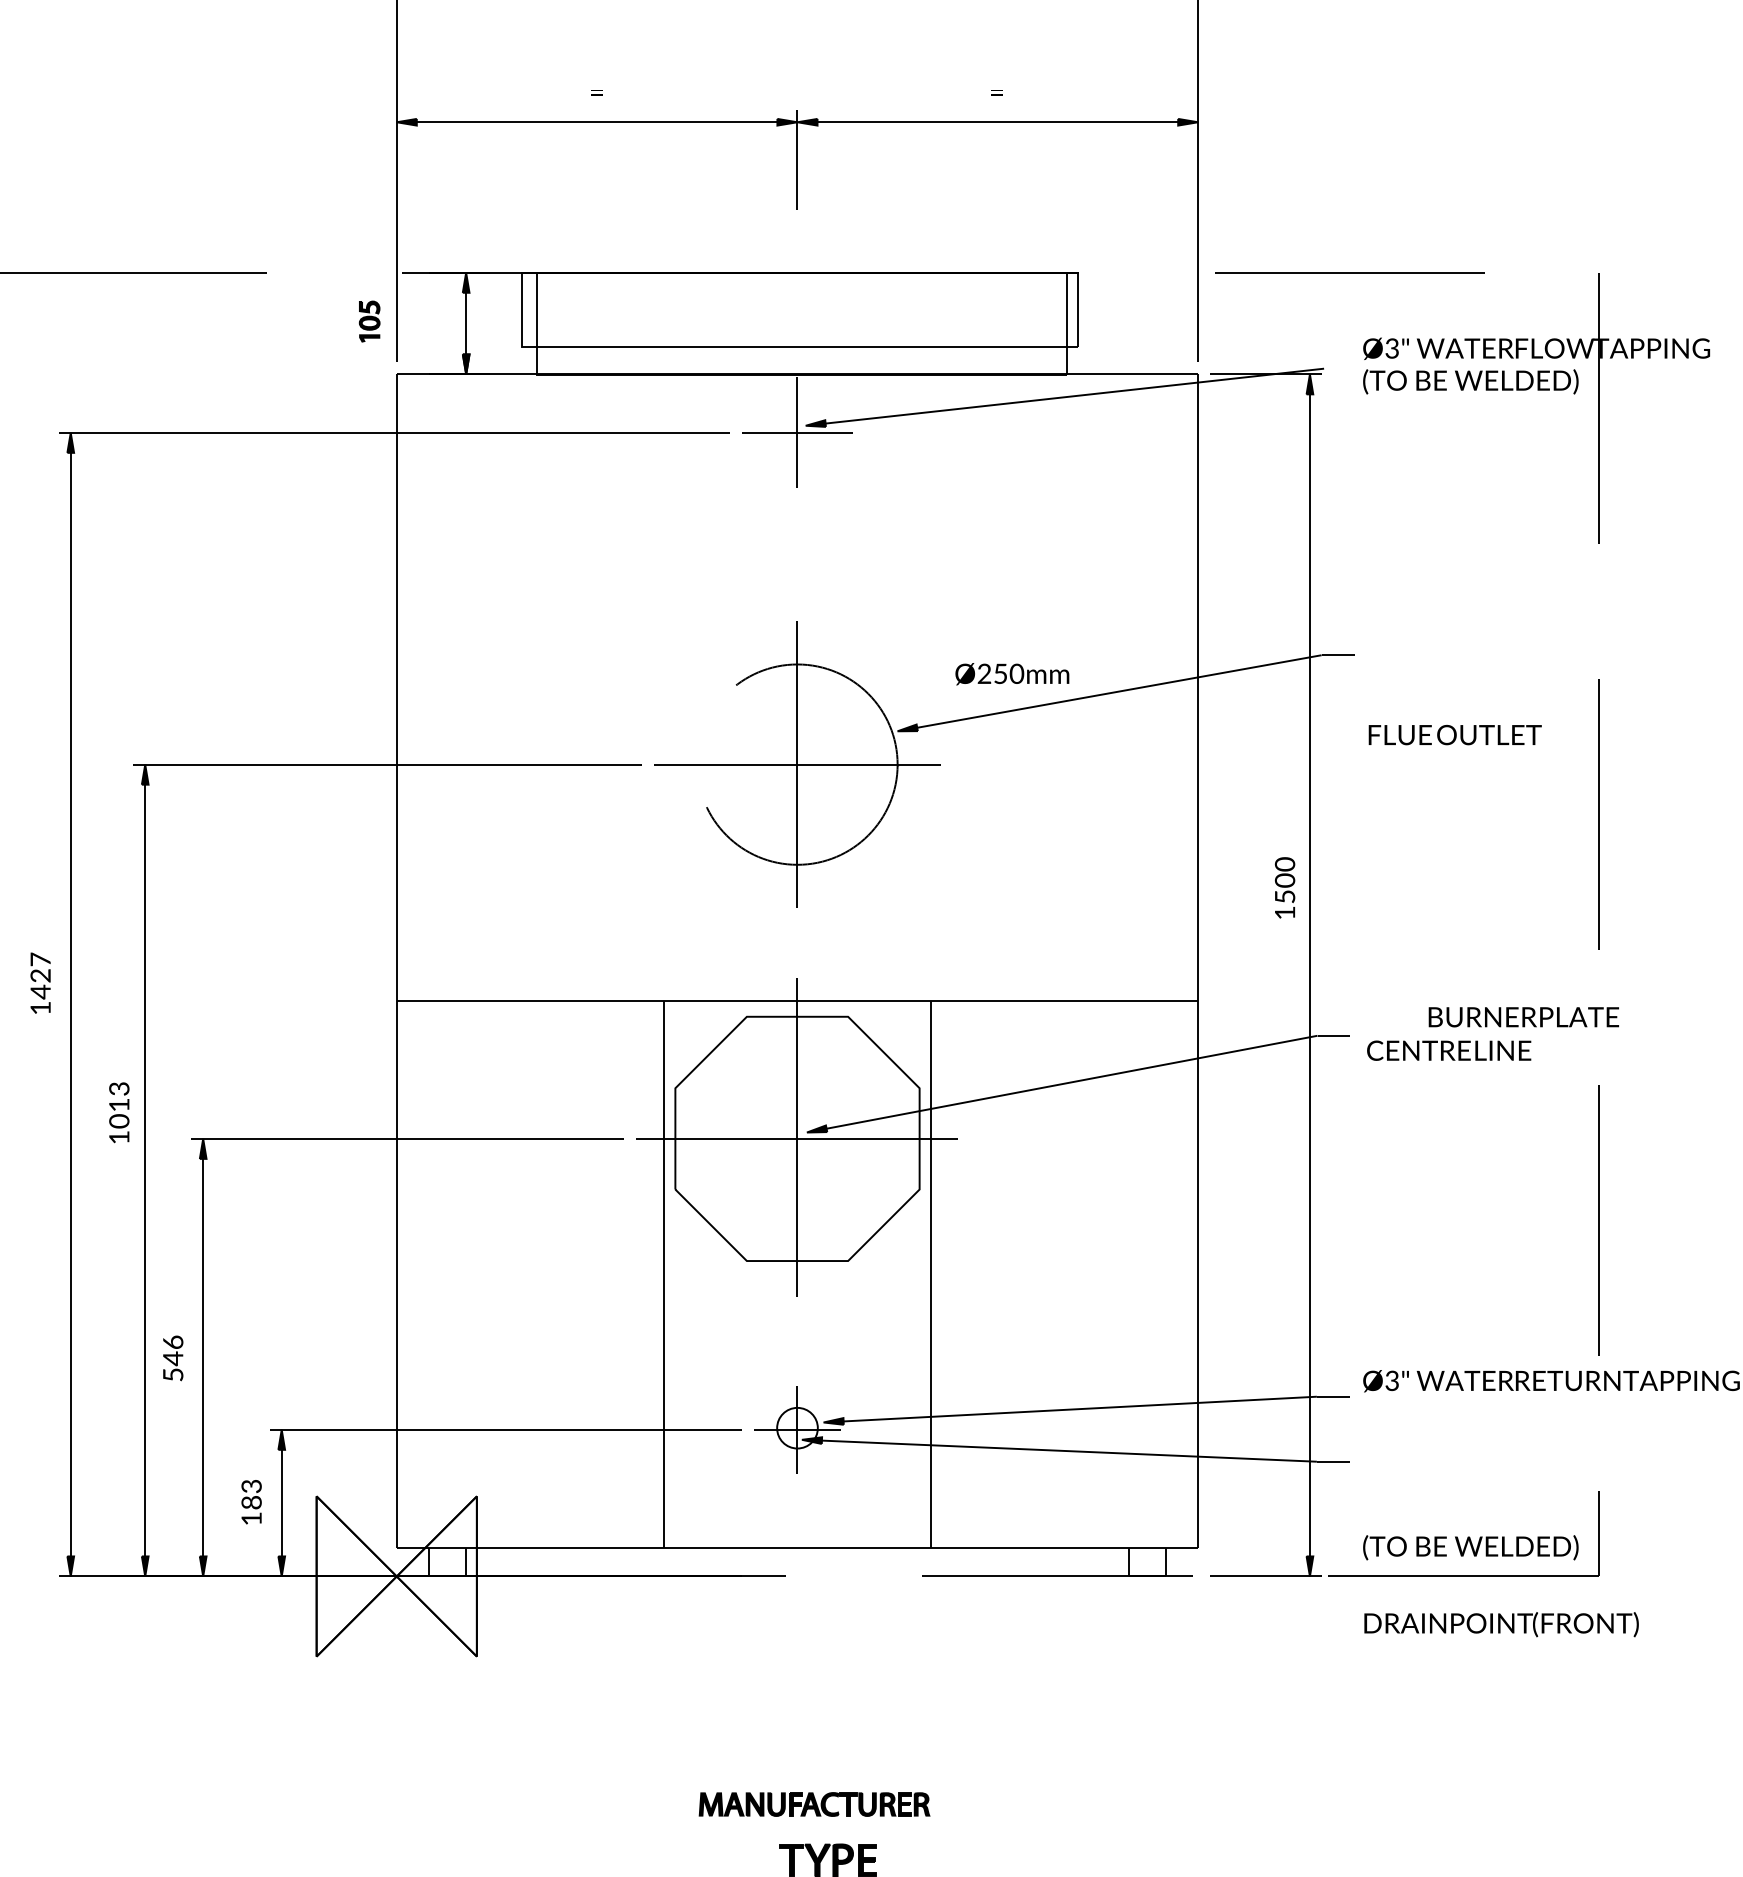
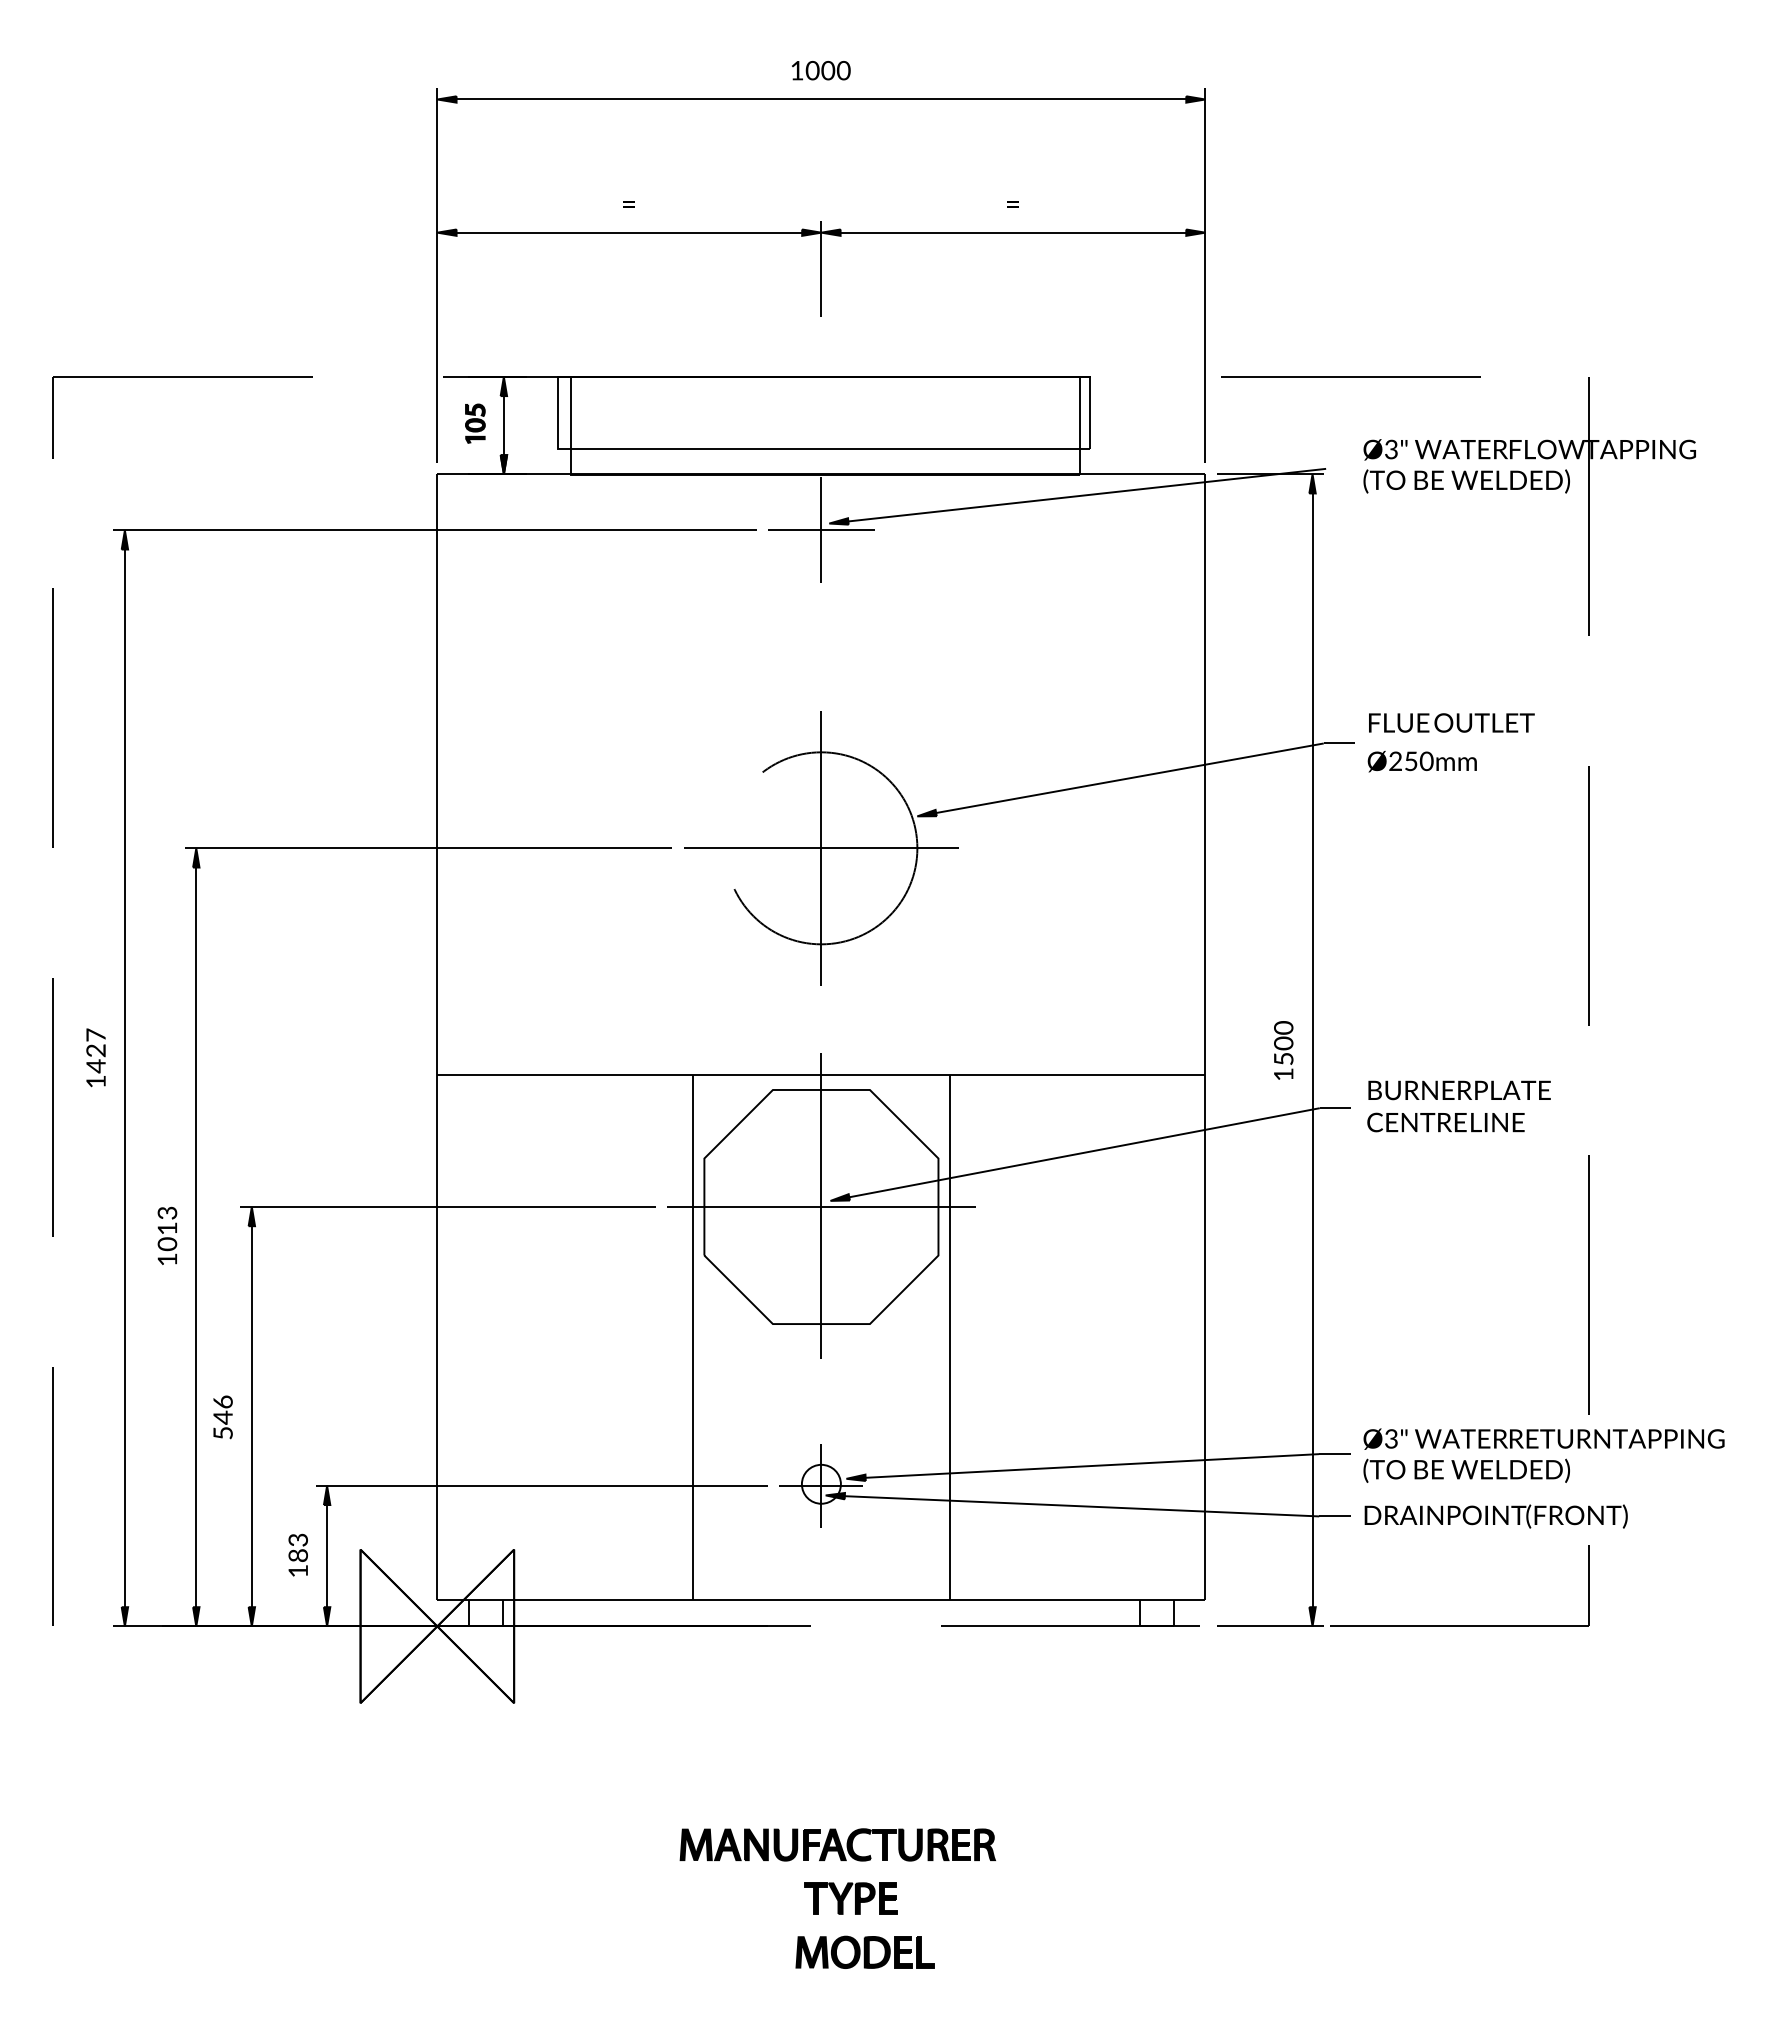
part: (369, 321) -> (475, 423), moved
text: (1011, 674) -> (1421, 761), moved
text: (1454, 734) -> (1451, 722), moved
text: (1284, 887) -> (1283, 1050), moved
text: (1523, 1017) -> (1459, 1090), moved
text: (119, 1112) -> (167, 1235), moved
text: (1470, 1547) -> (1466, 1470), moved
text: (1500, 1624) -> (1495, 1516), moved
part: (814, 1804) -> (837, 1844), size x1.43

